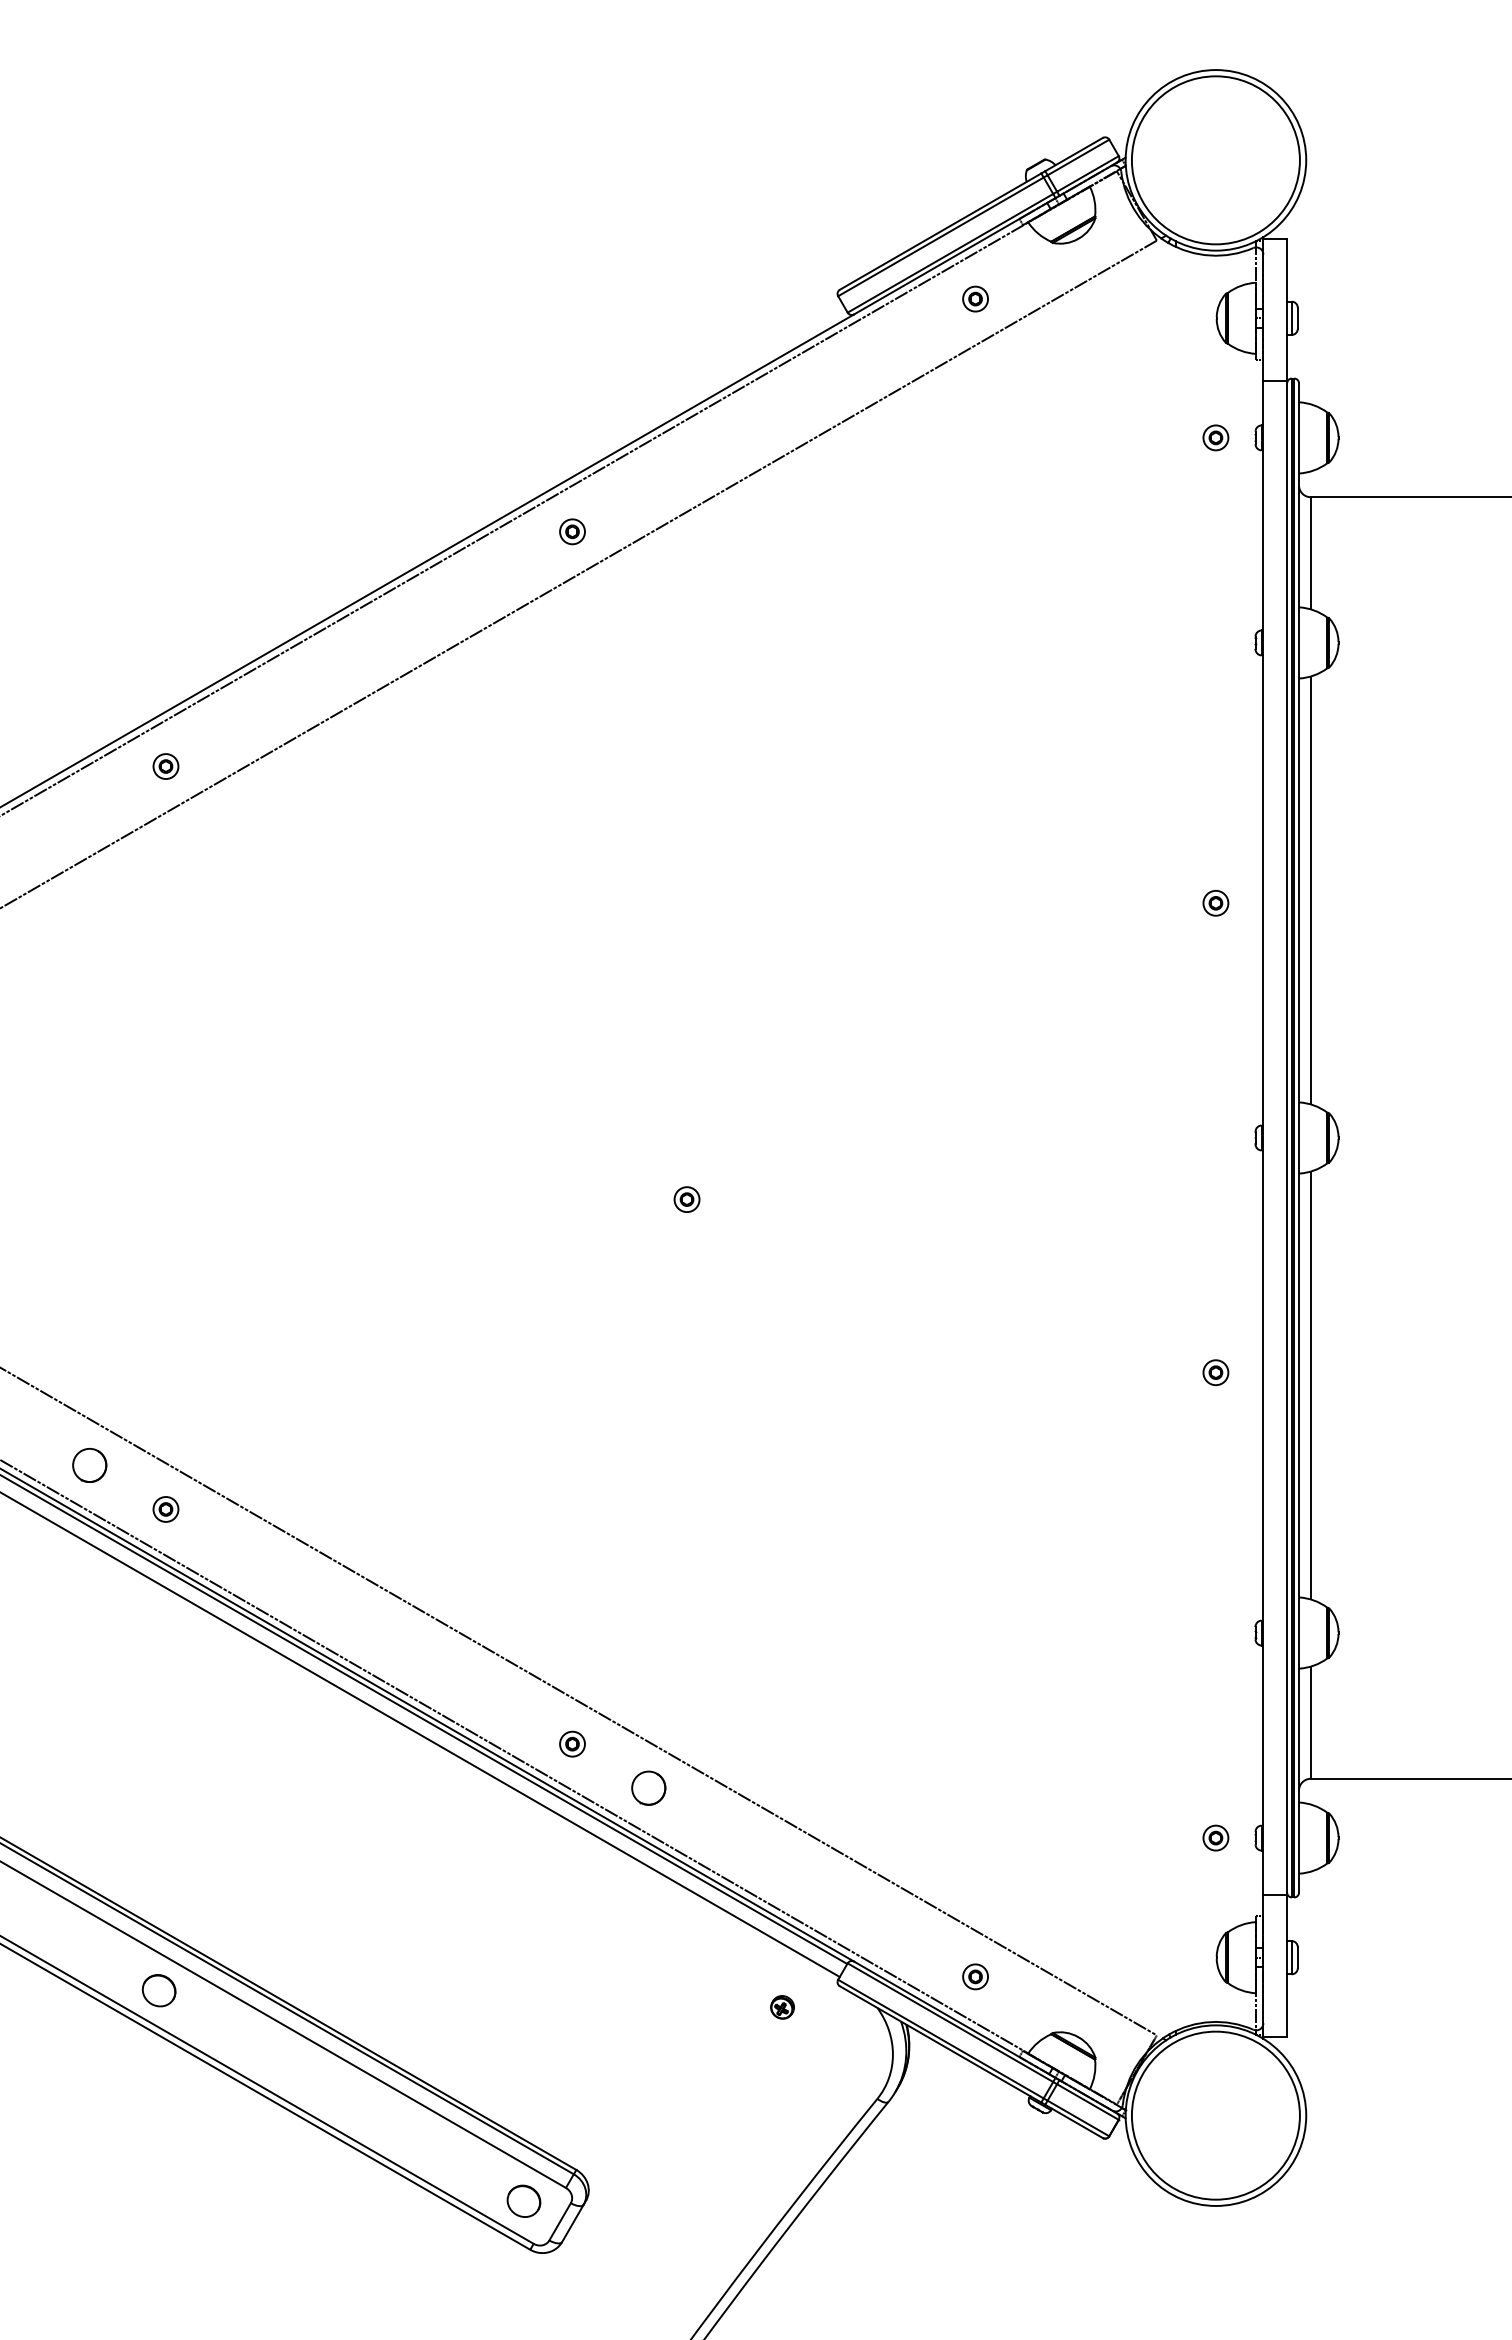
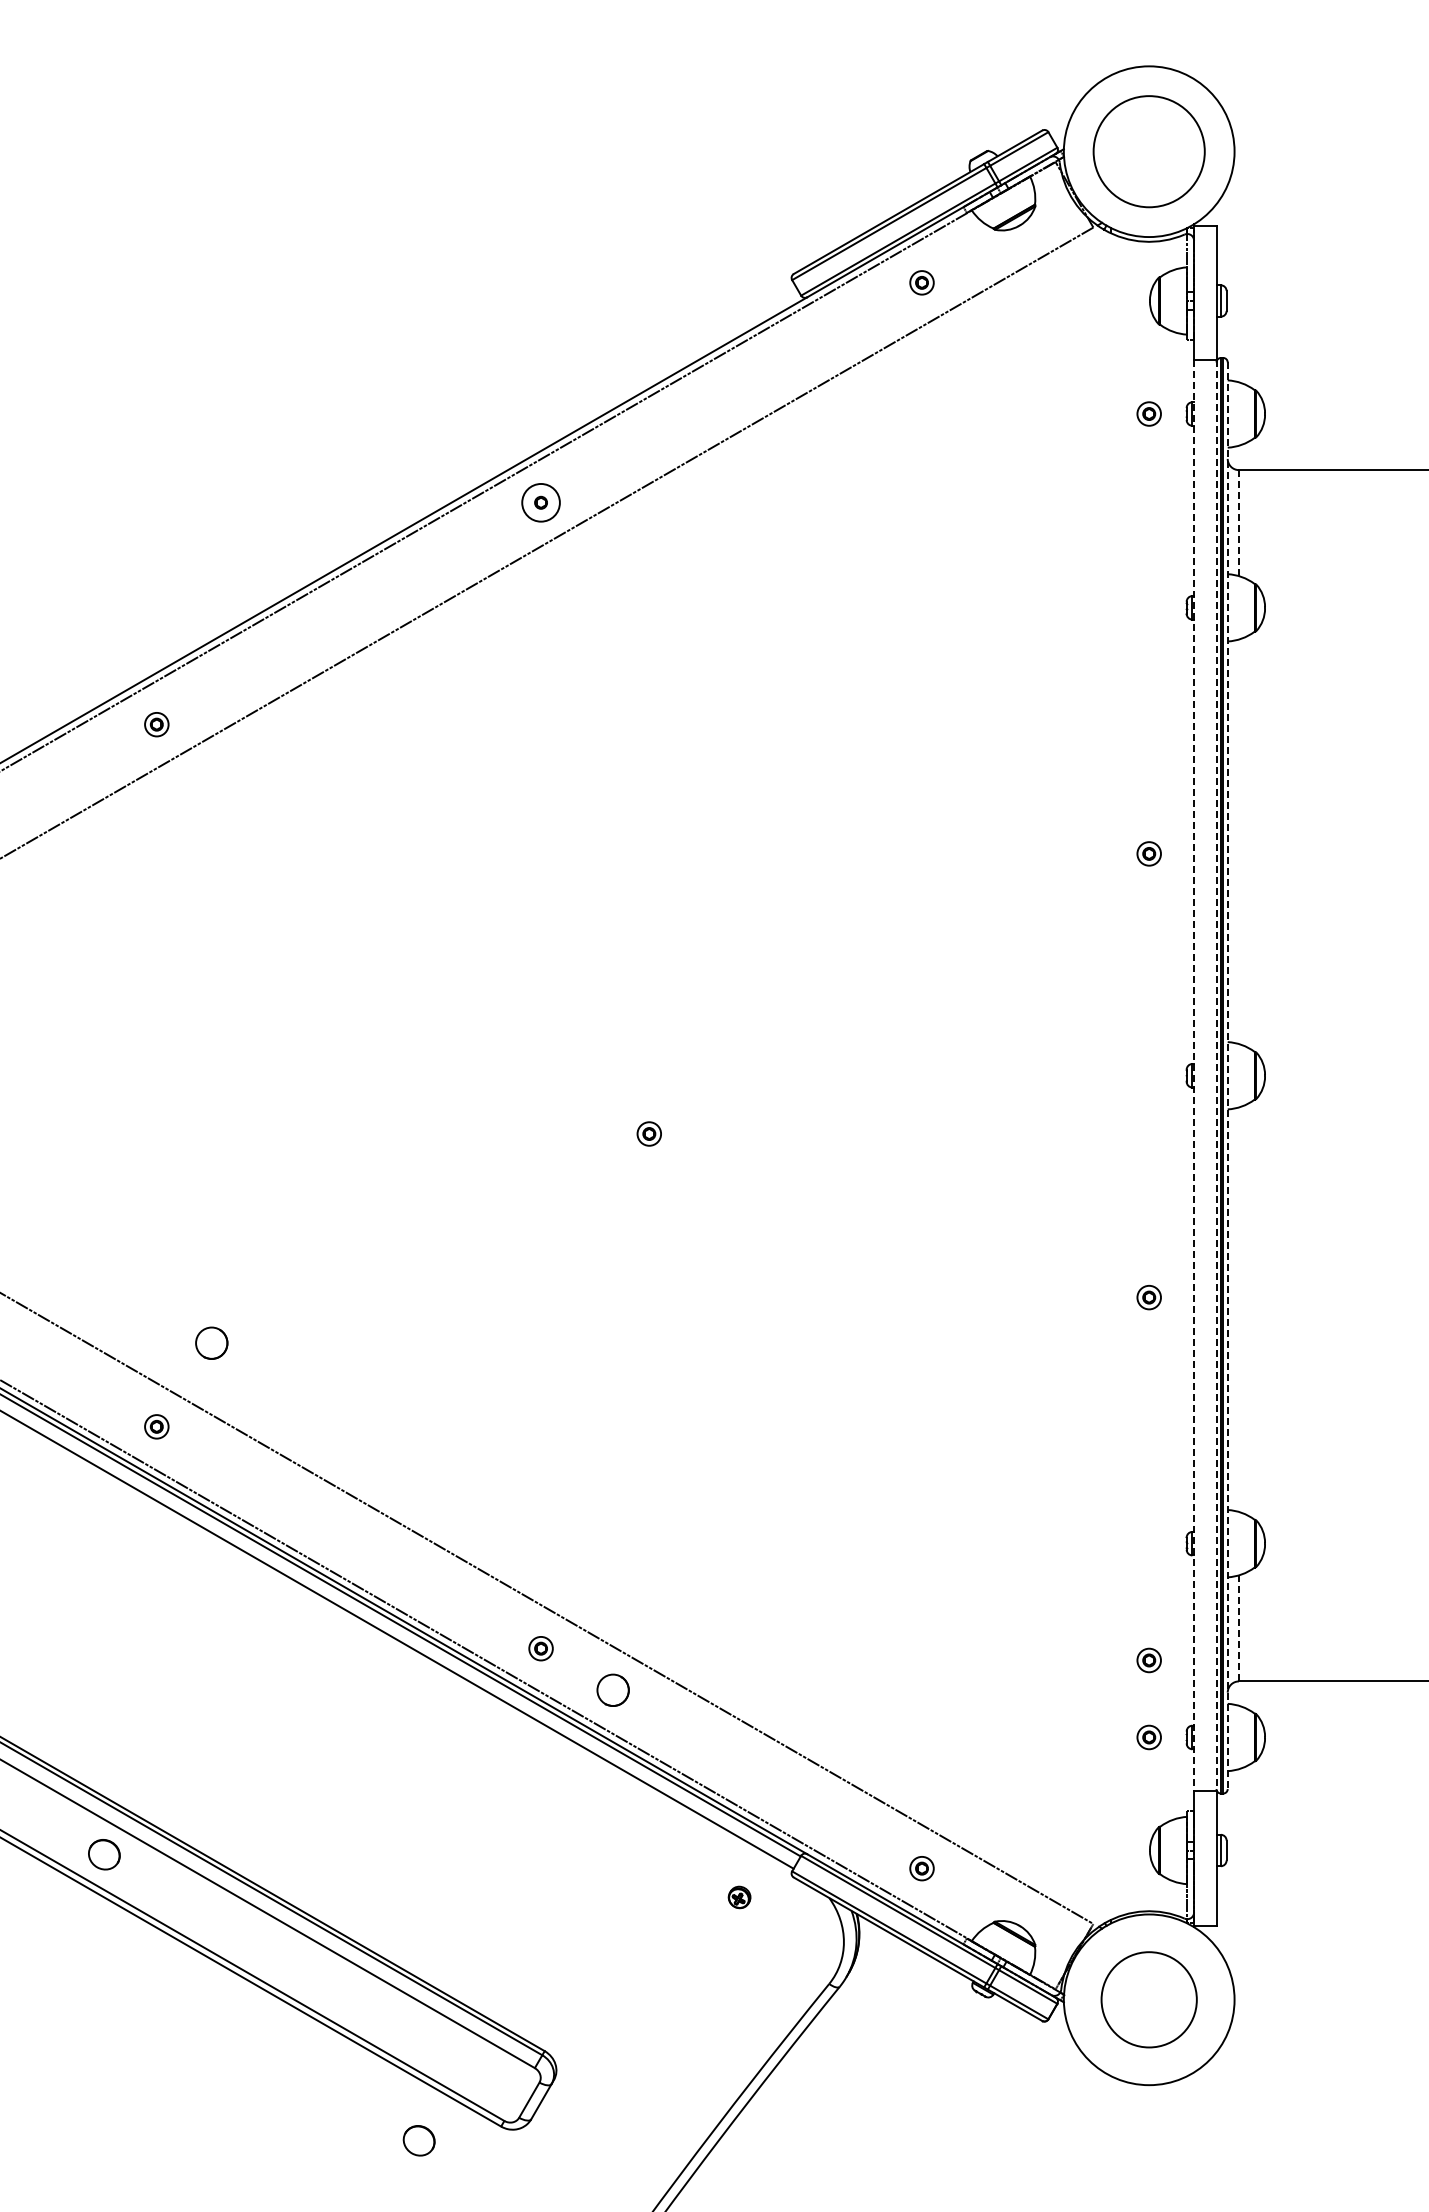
circle: (1215, 160) -> (1148, 151), size x0.7
circle: (571, 531) -> (540, 502), size x1.6
line: (1310, 553) -> (1238, 523), solid -> dashed
line: (1310, 890) -> (1238, 841), removed
line: (1263, 1138) -> (1194, 1076), solid -> dashed
line: (1287, 1138) -> (1216, 1076), solid -> dashed
line: (1298, 1138) -> (1227, 1076), solid -> dashed
line: (1310, 1385) -> (1238, 1309), removed
circle: (89, 1464) -> (211, 1342), moved
line: (1310, 1722) -> (1238, 1628), solid -> dashed
part: (1215, 1756) -> (1148, 1660), added
part: (159, 1990) -> (104, 1854), moved
circle: (1215, 2115) -> (1148, 1999), size x0.6
part: (523, 2201) -> (418, 2140), moved

